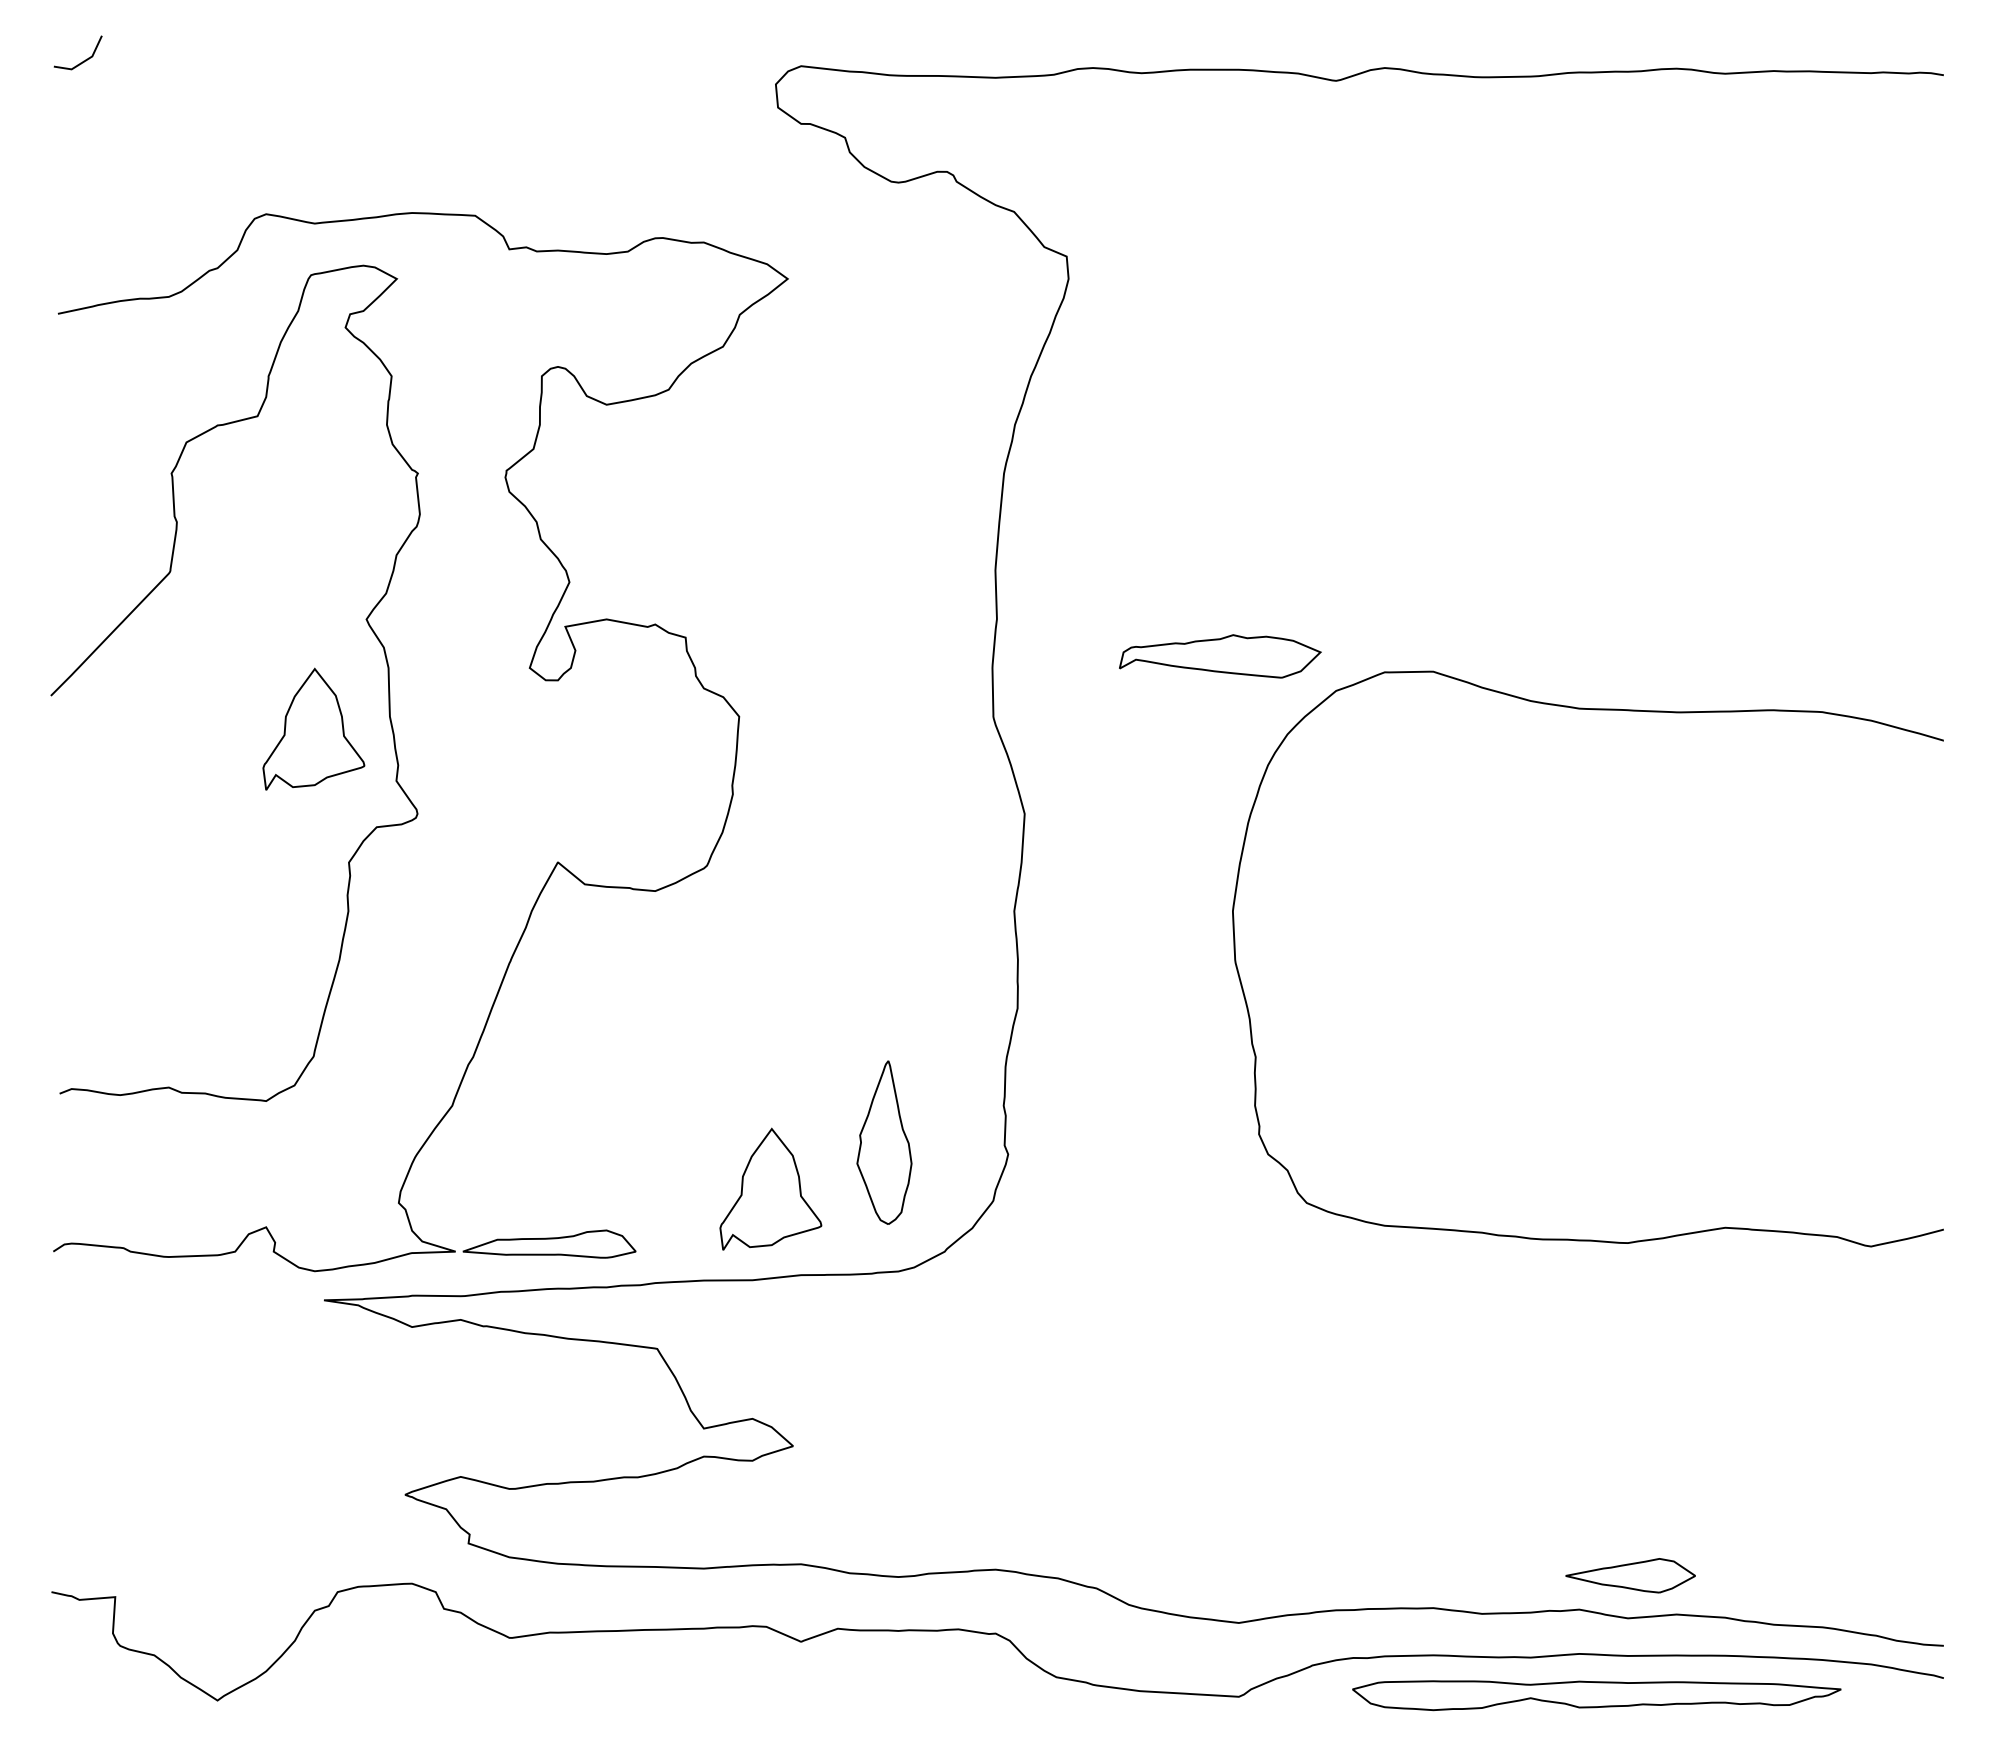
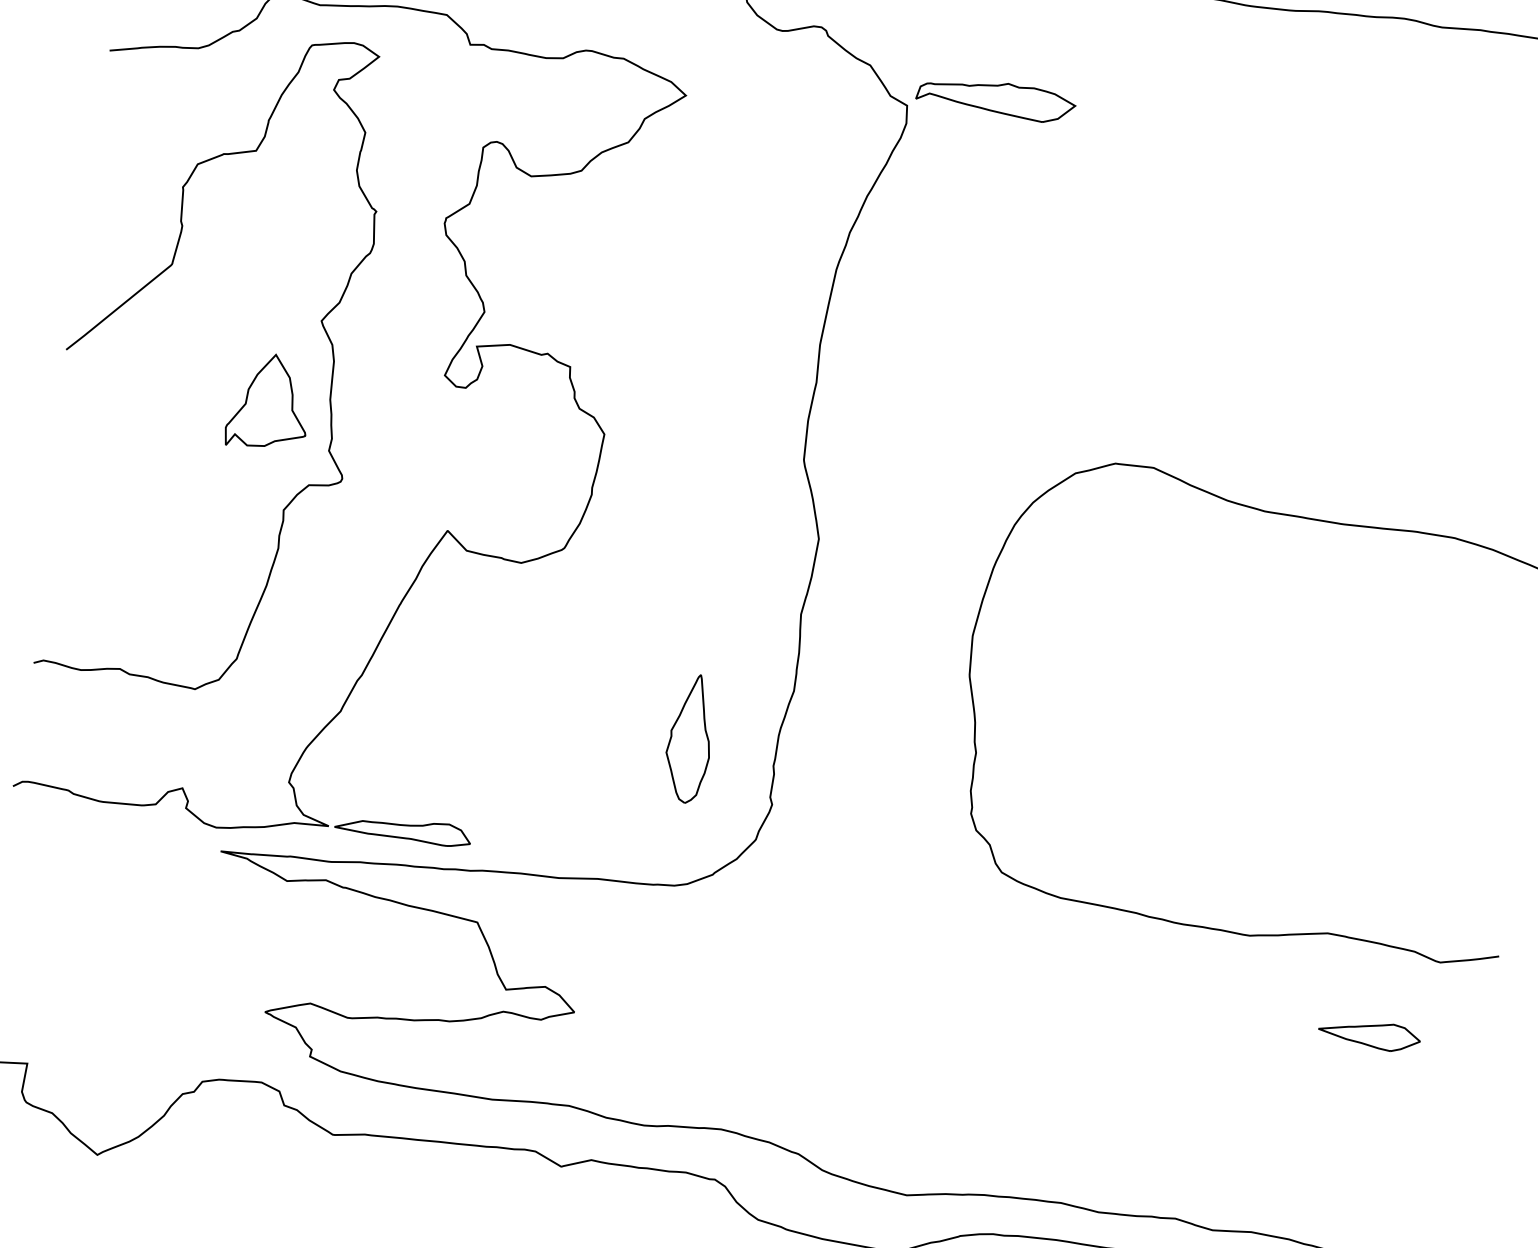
part: (1220, 656) -> (996, 99), moved
part: (884, 1142) -> (689, 738), moved
part: (770, 1188) -> (582, 807), removed
part: (1630, 1575) -> (1369, 1034), moved

